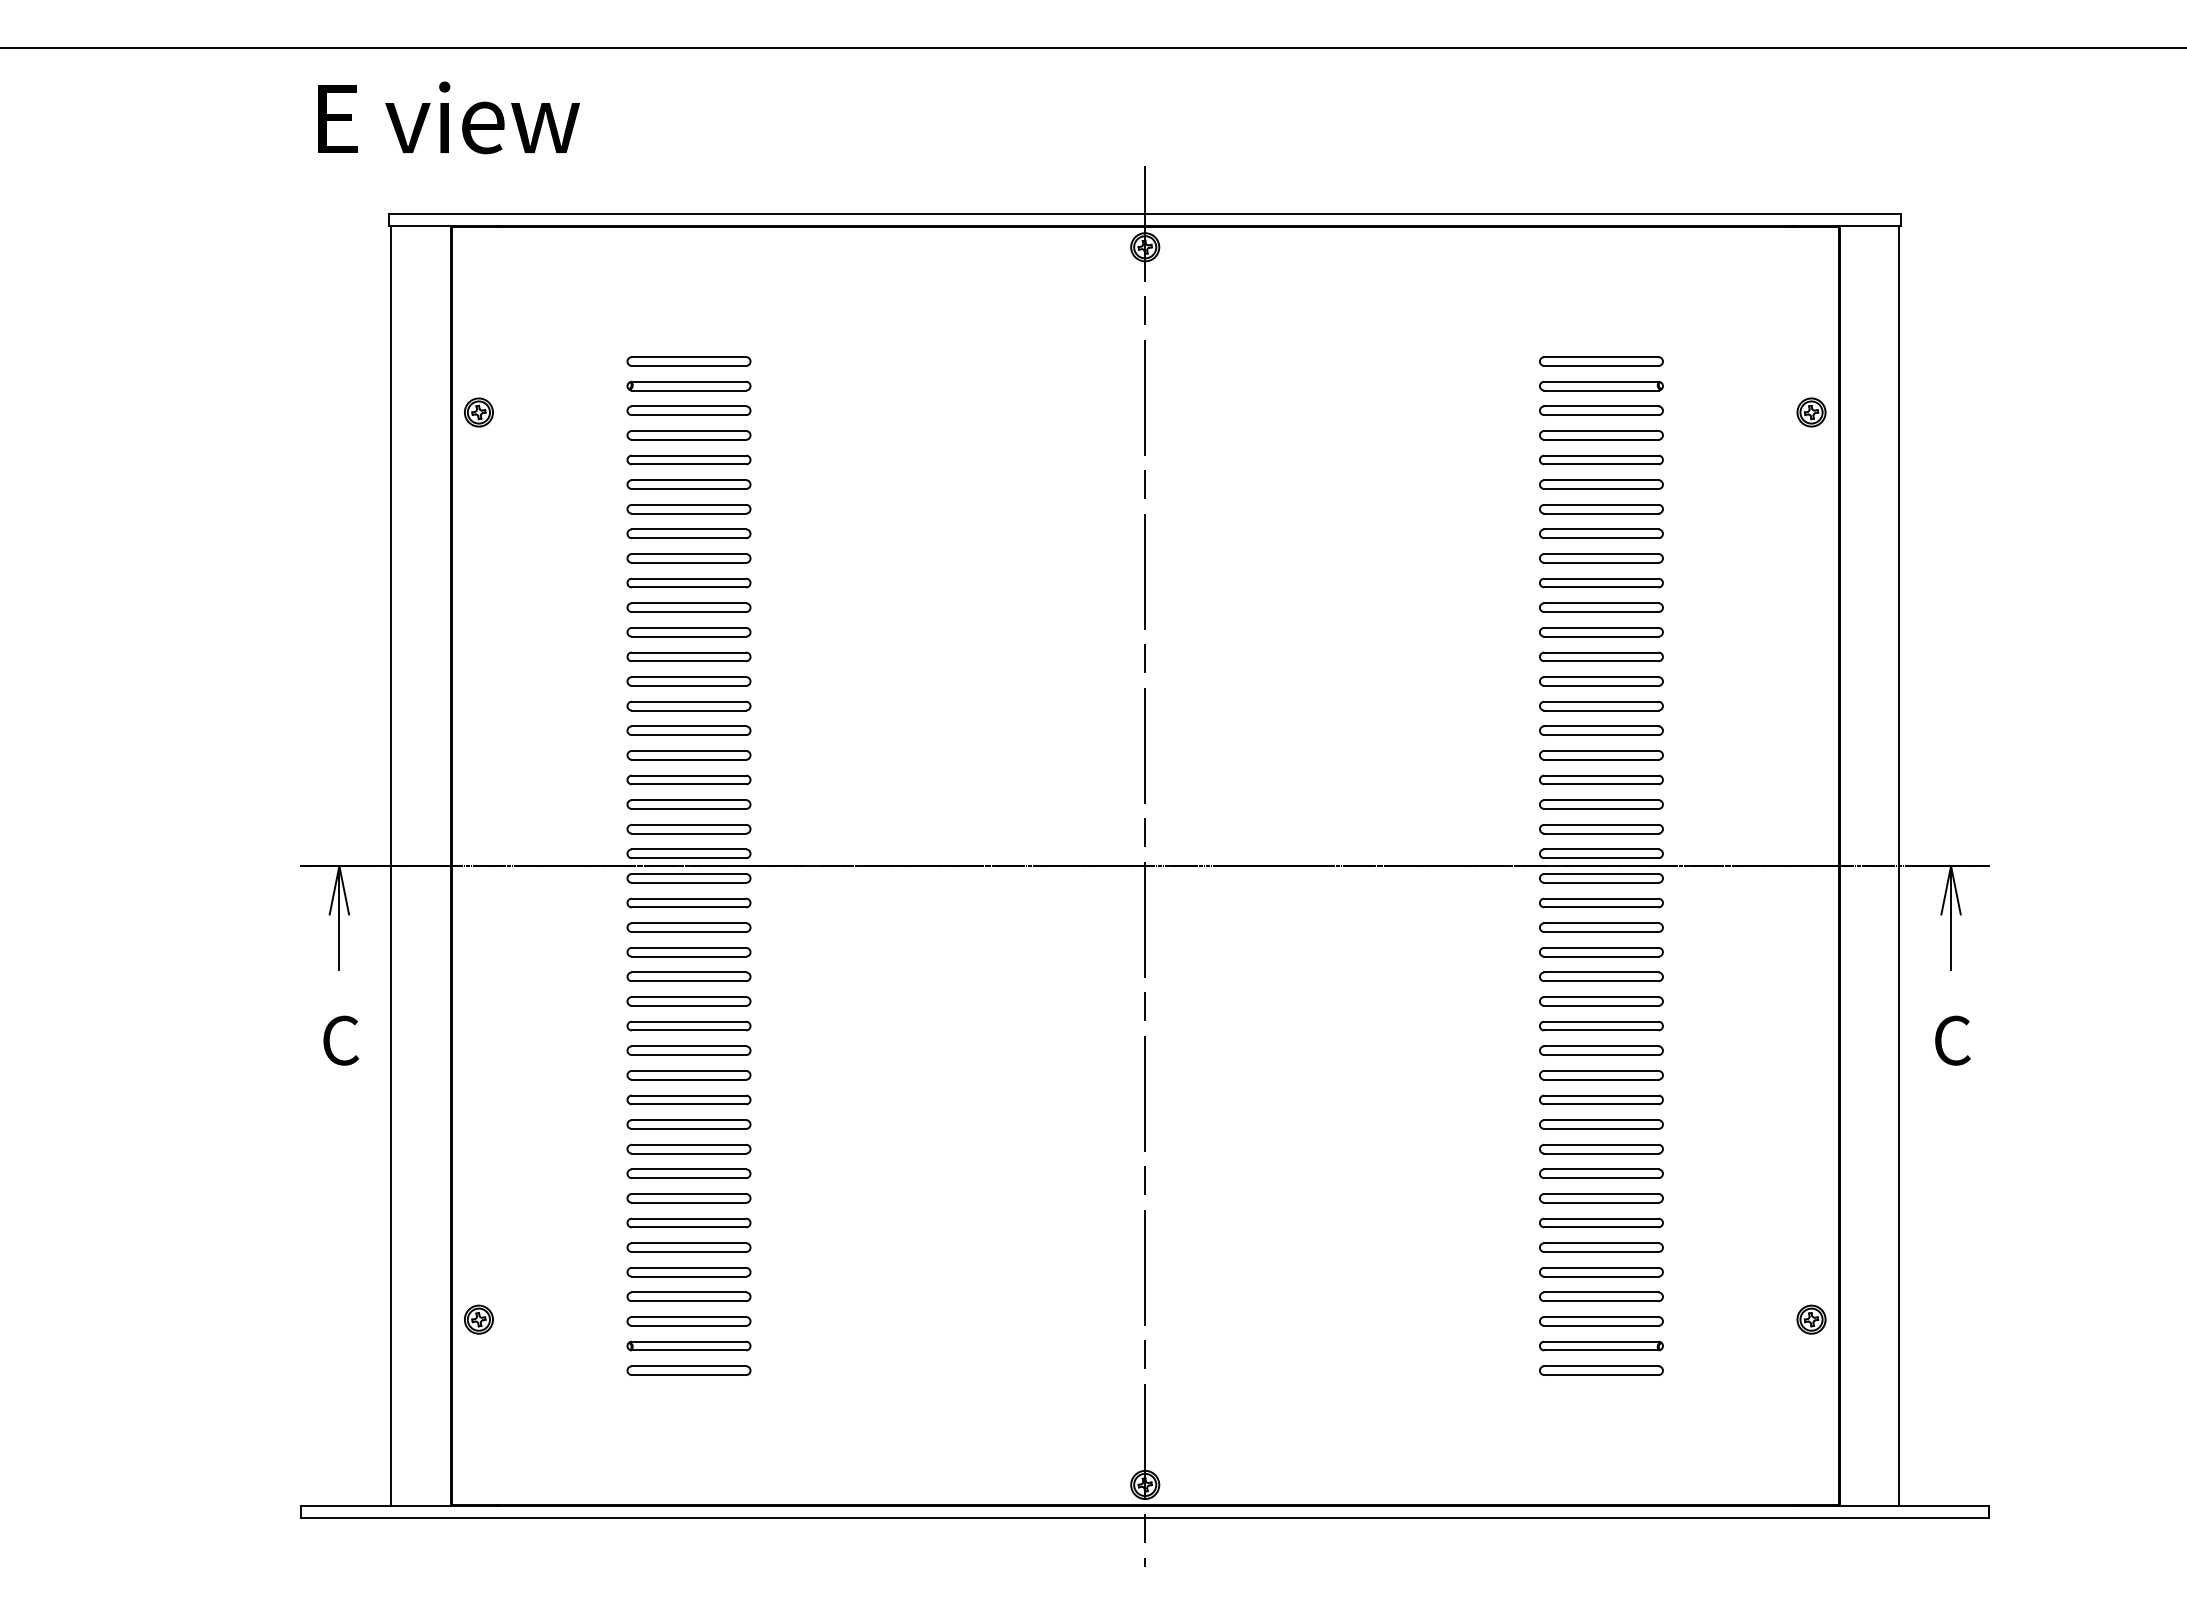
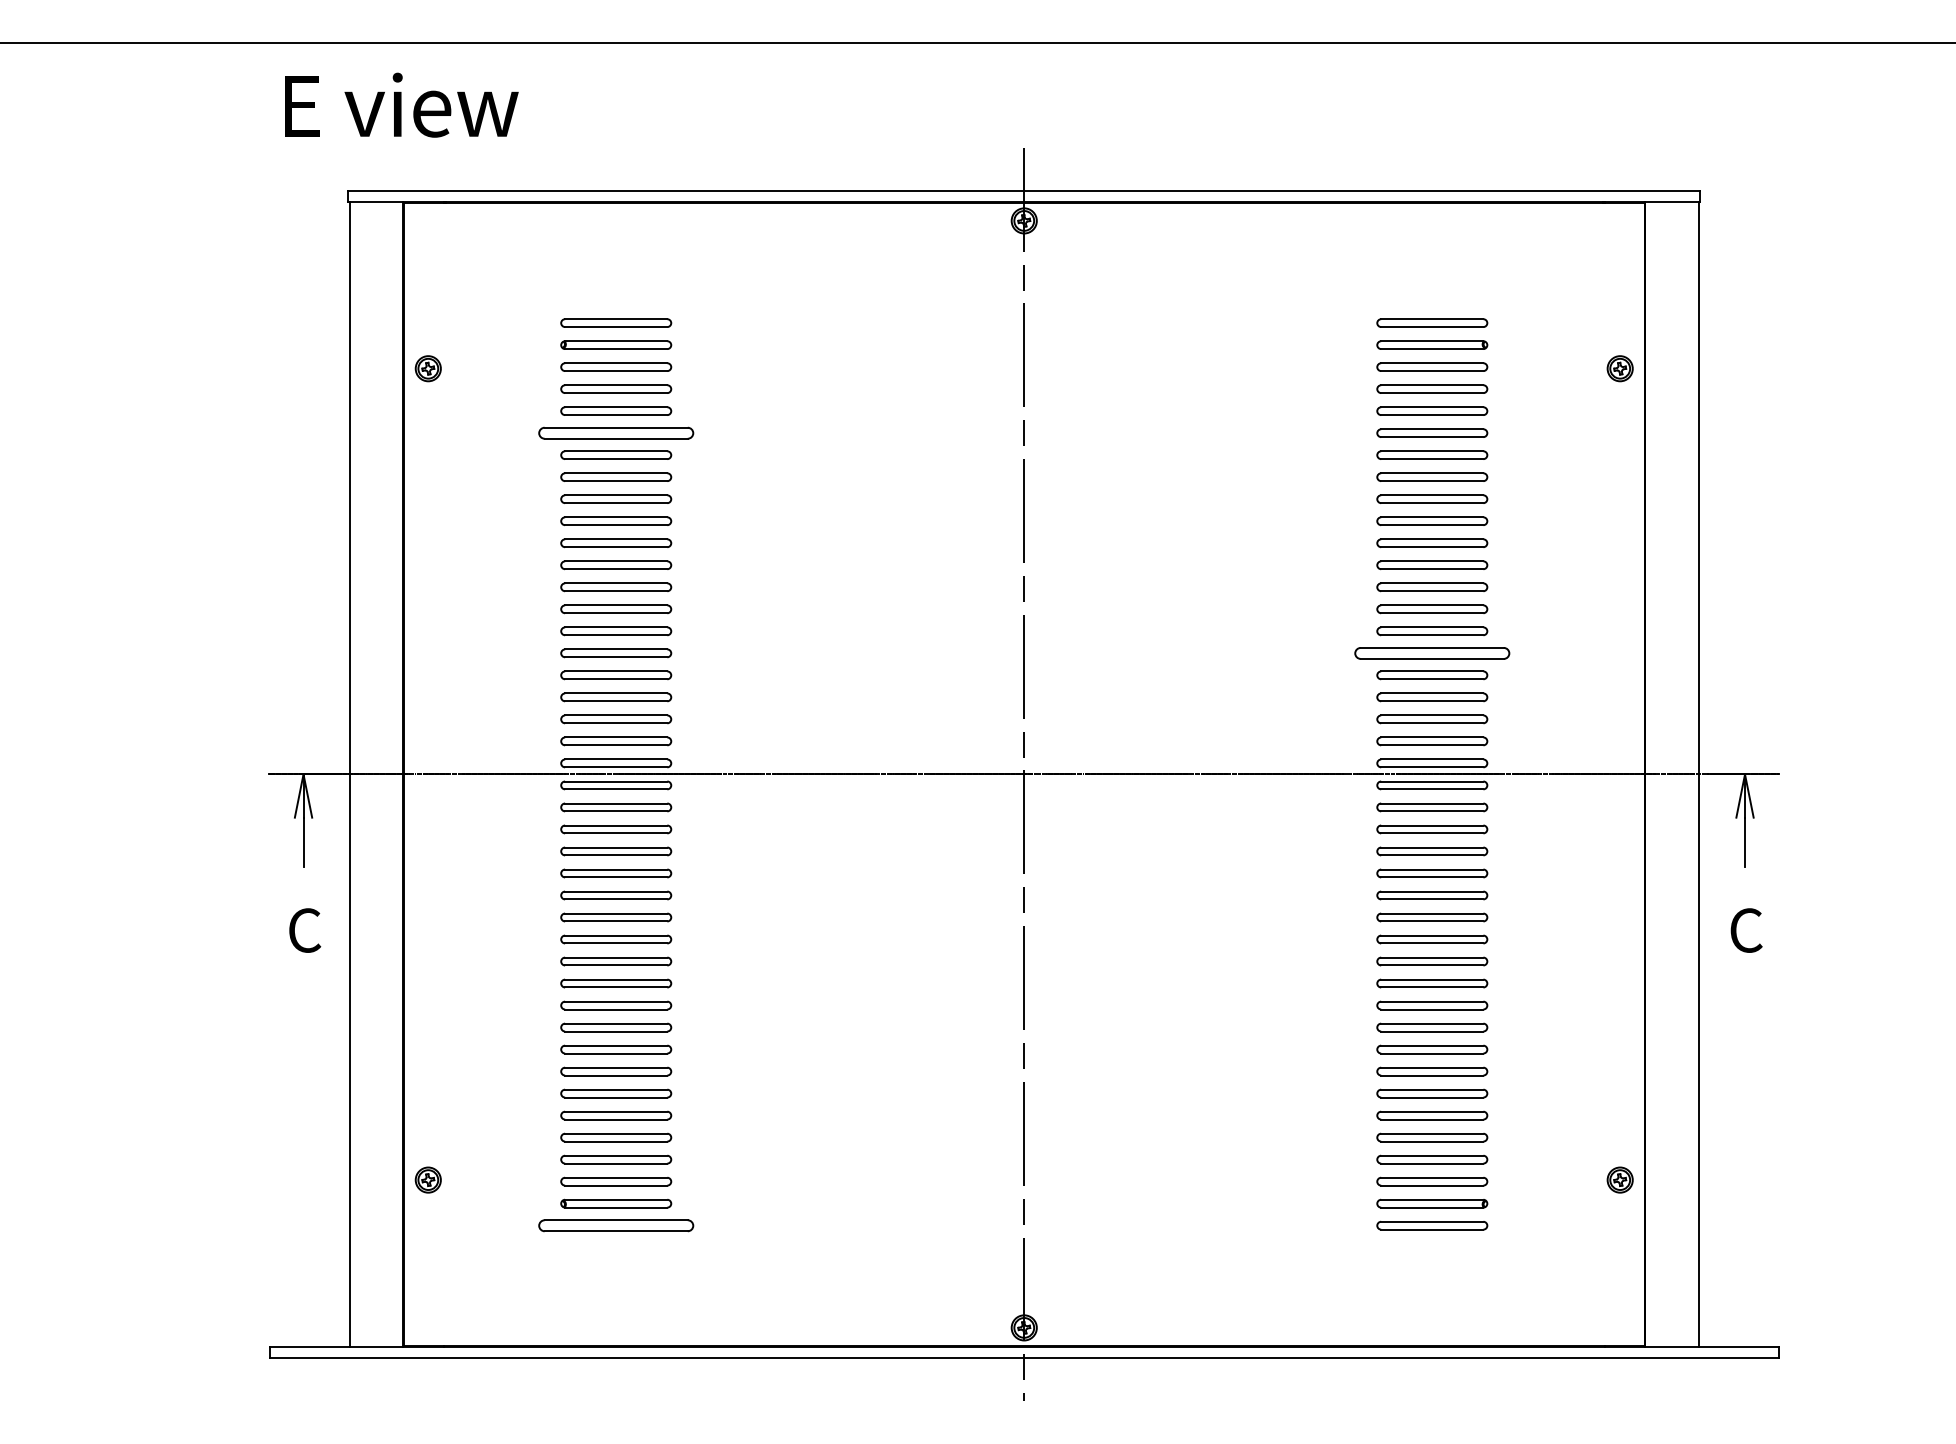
part: (688, 484) -> (615, 433), size x1.4
part: (1601, 730) -> (1432, 653), size x1.4
part: (688, 1370) -> (615, 1225), size x1.4

